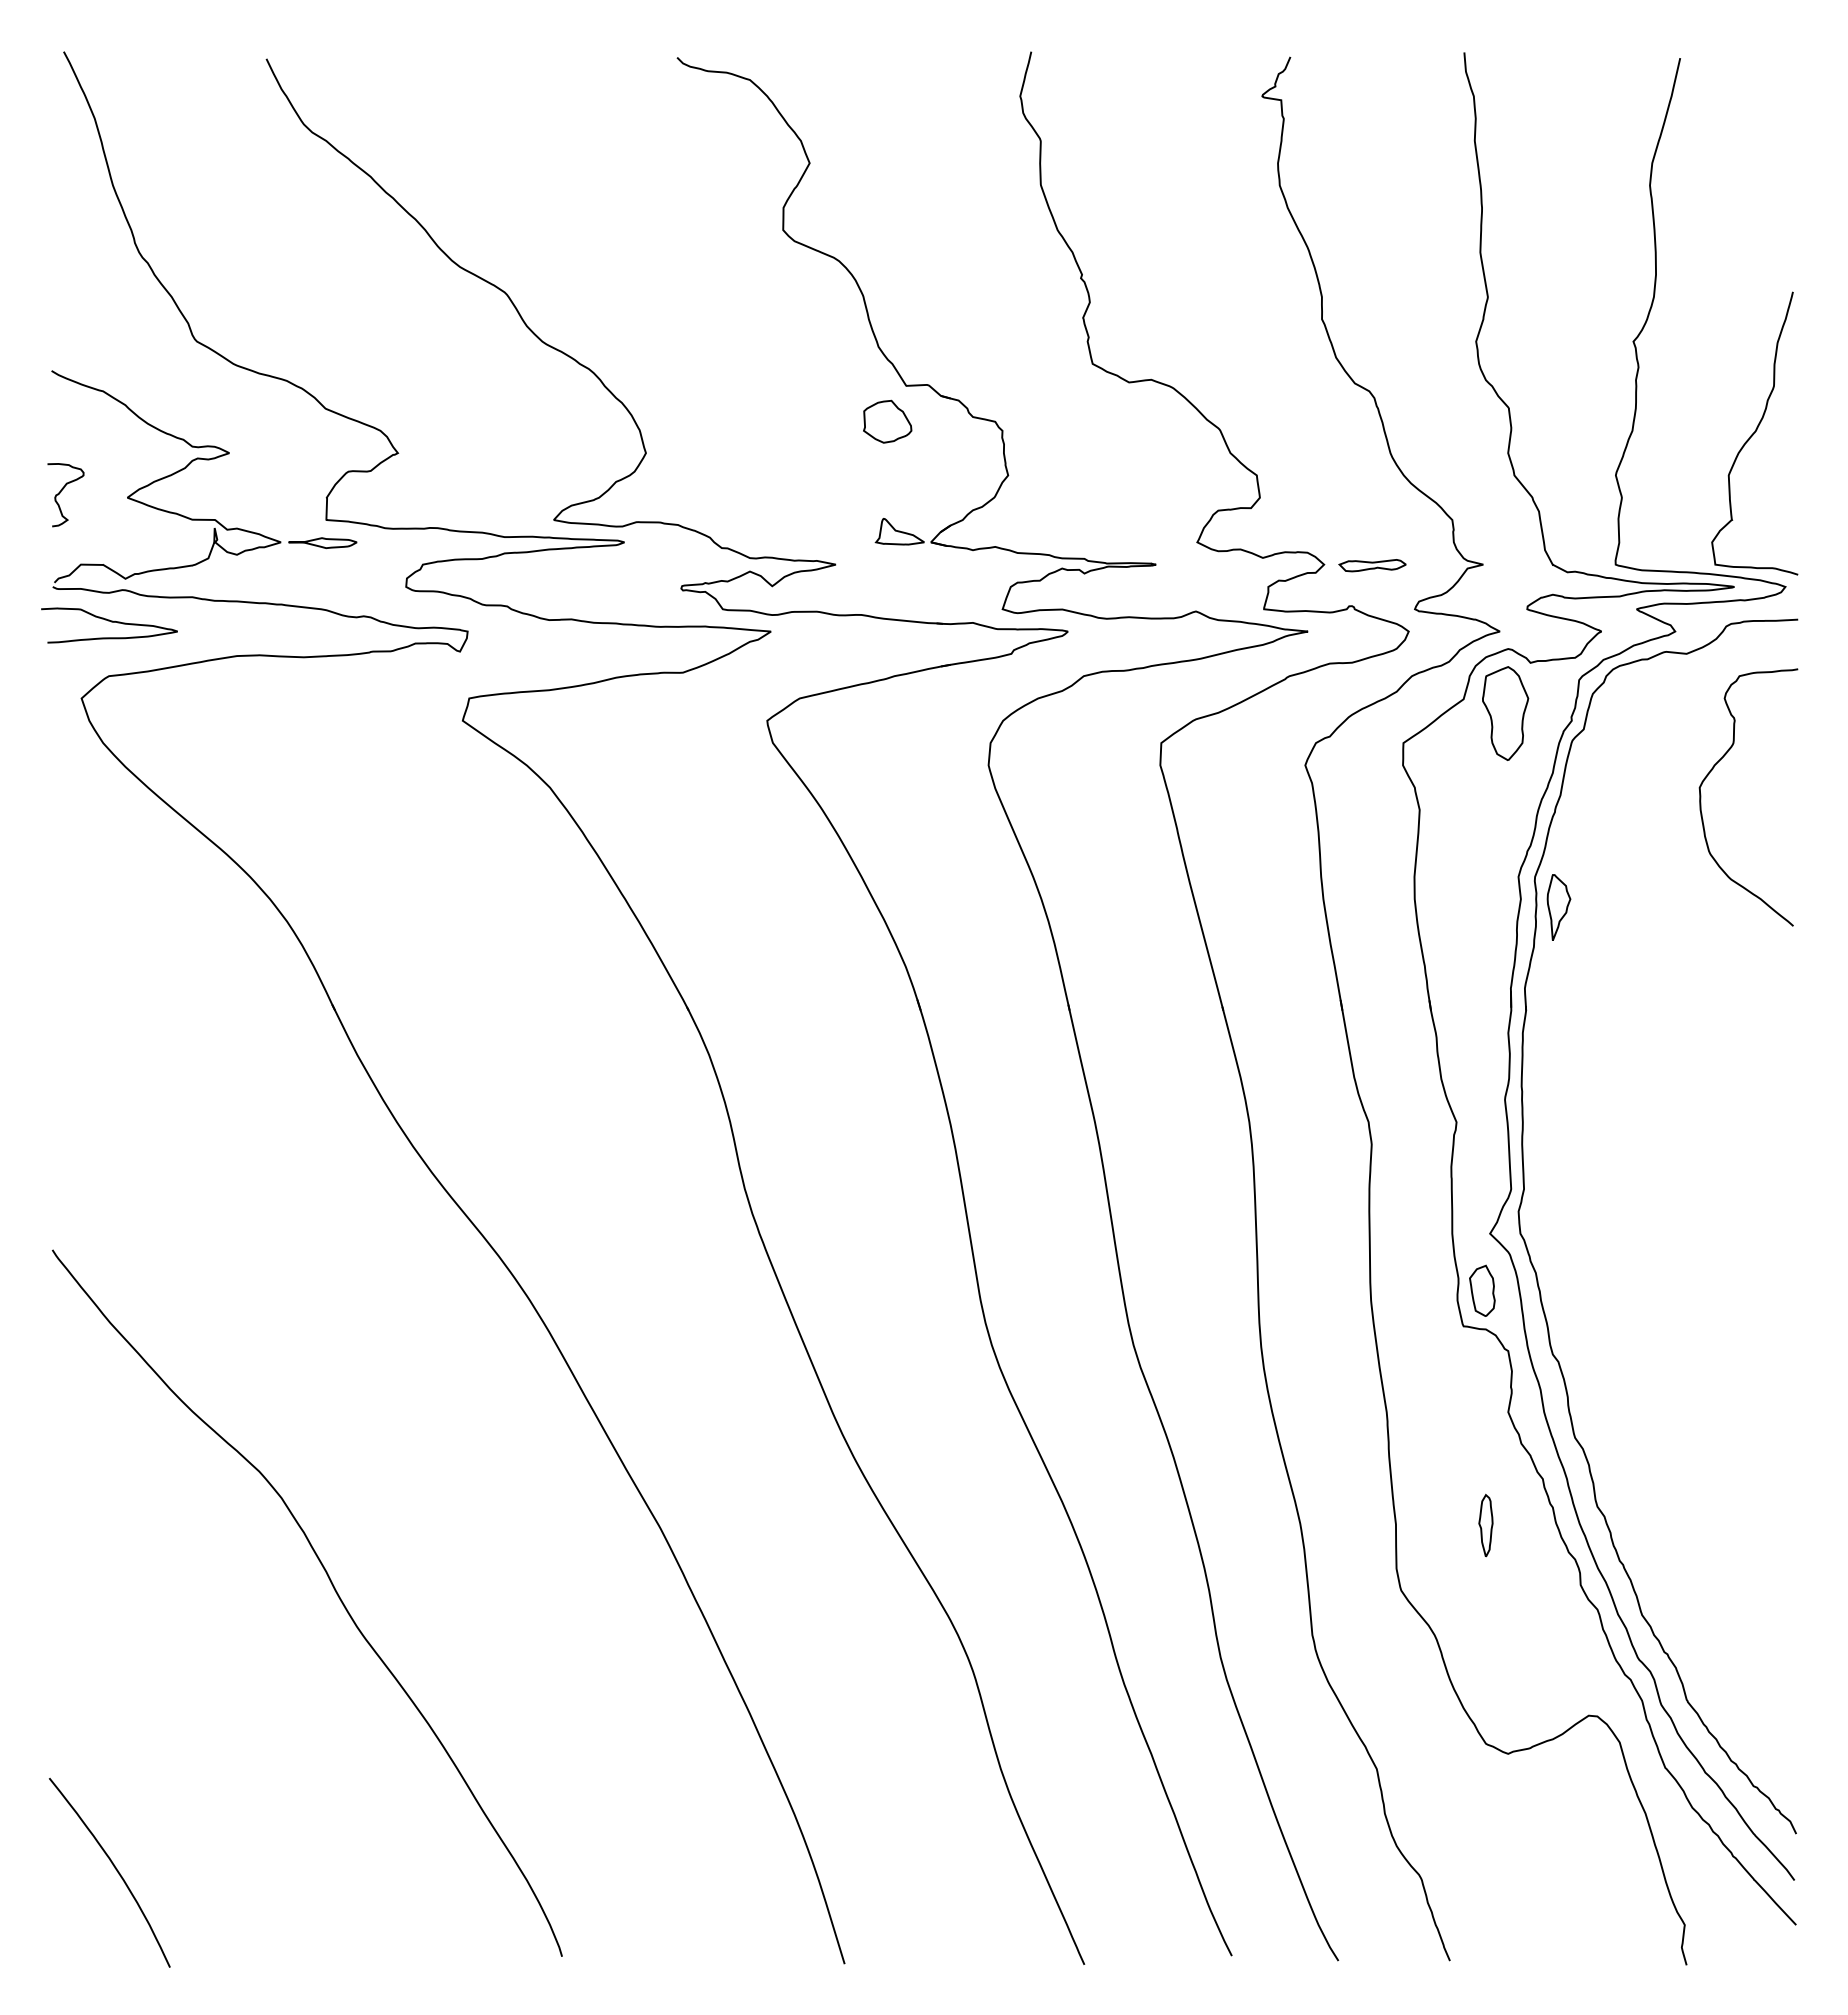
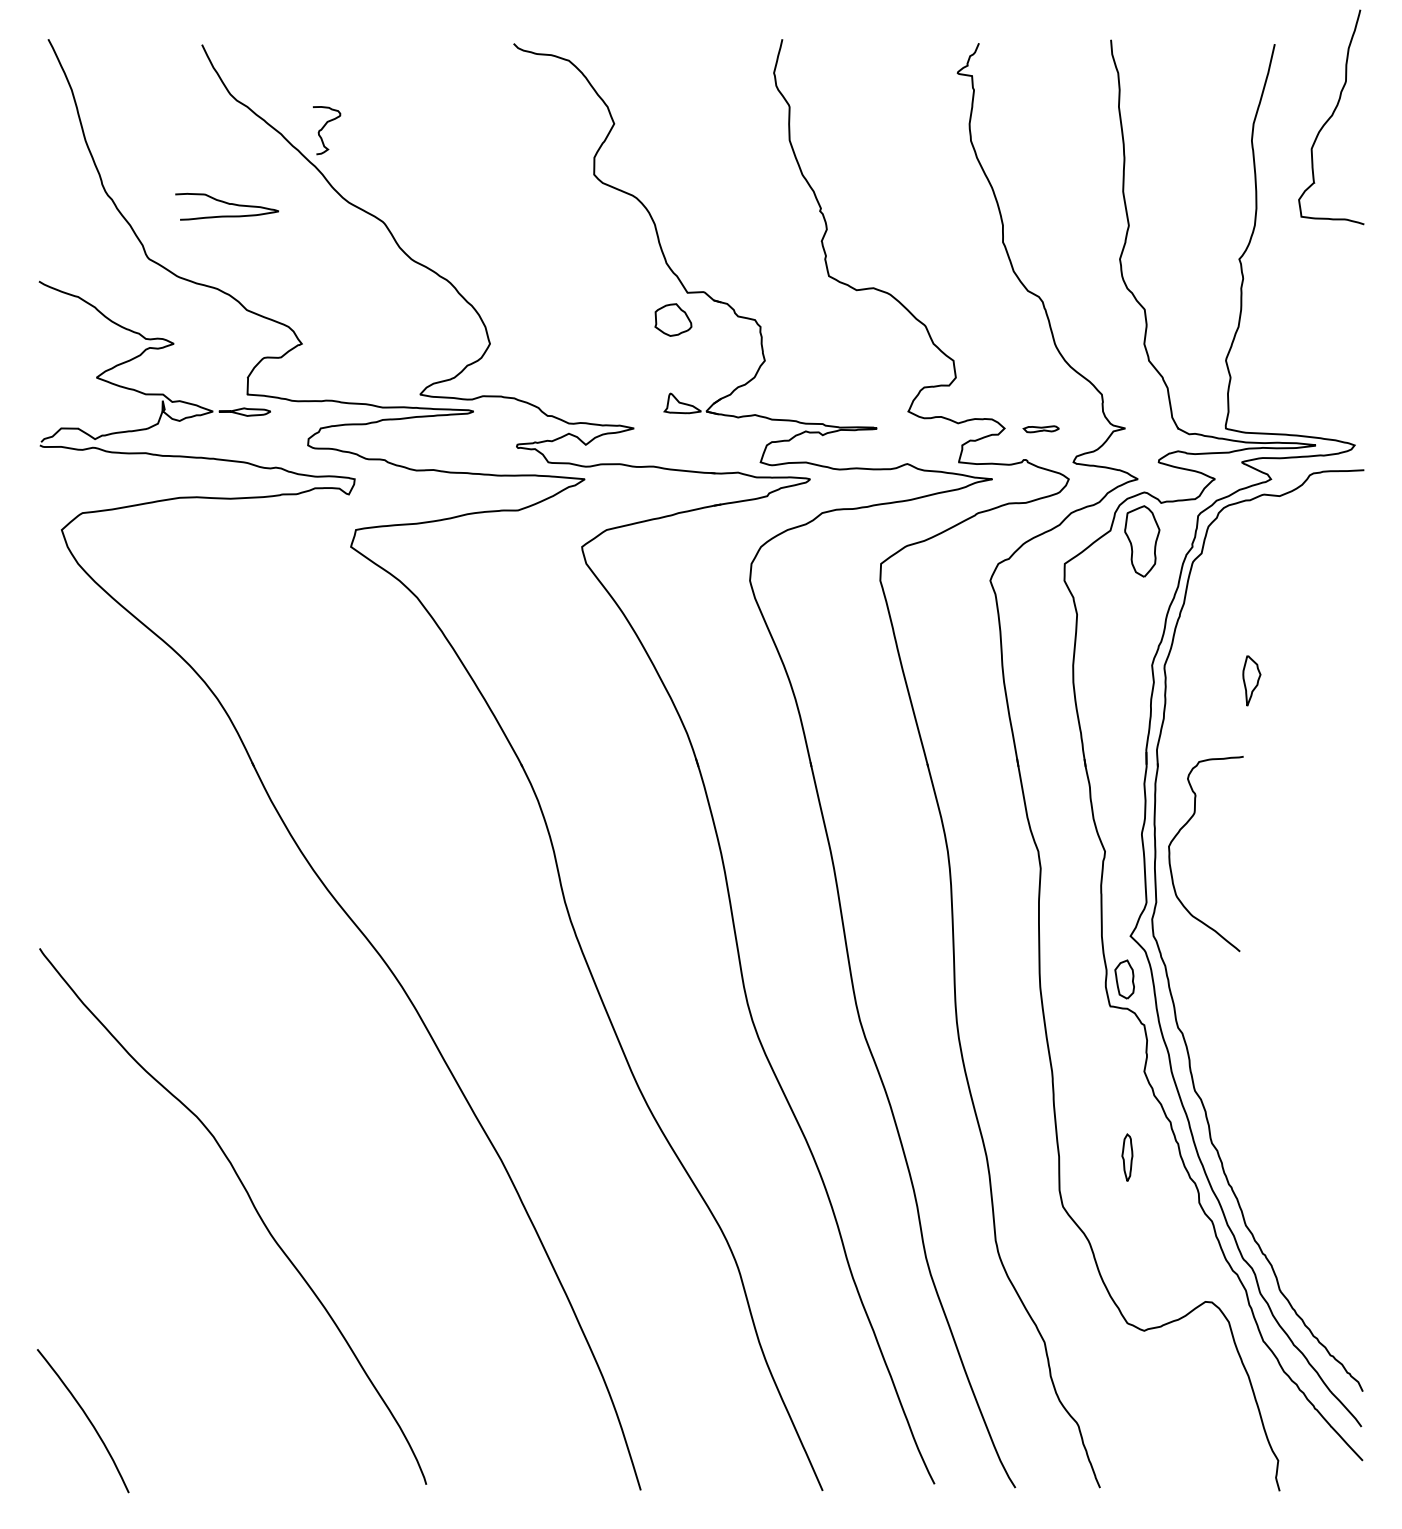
curve: (1754, 433) -> (1331, 117), moved
curve: (61, 492) -> (323, 128), moved
part: (1372, 565) -> (1041, 429), size x0.7
curve: (111, 622) -> (228, 204), moved
curve: (1713, 769) -> (1179, 832), moved
part: (1558, 907) -> (1251, 681), moved

